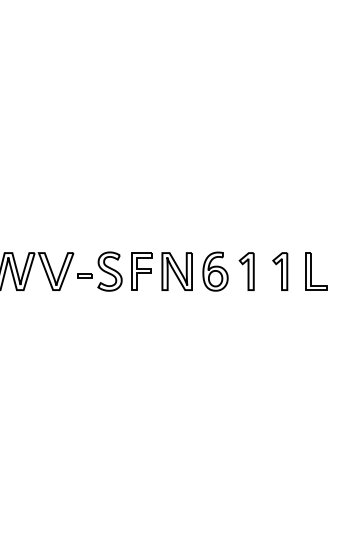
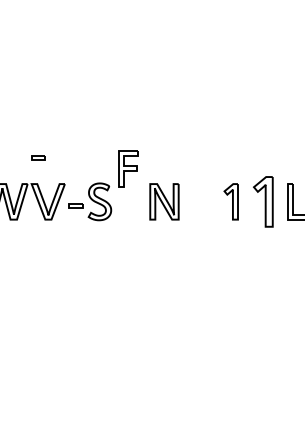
part: (45, 225) -> (37, 157), added
part: (141, 271) -> (128, 169), moved
part: (215, 271) -> (201, 201), removed
part: (280, 271) -> (263, 201), size x1.4

